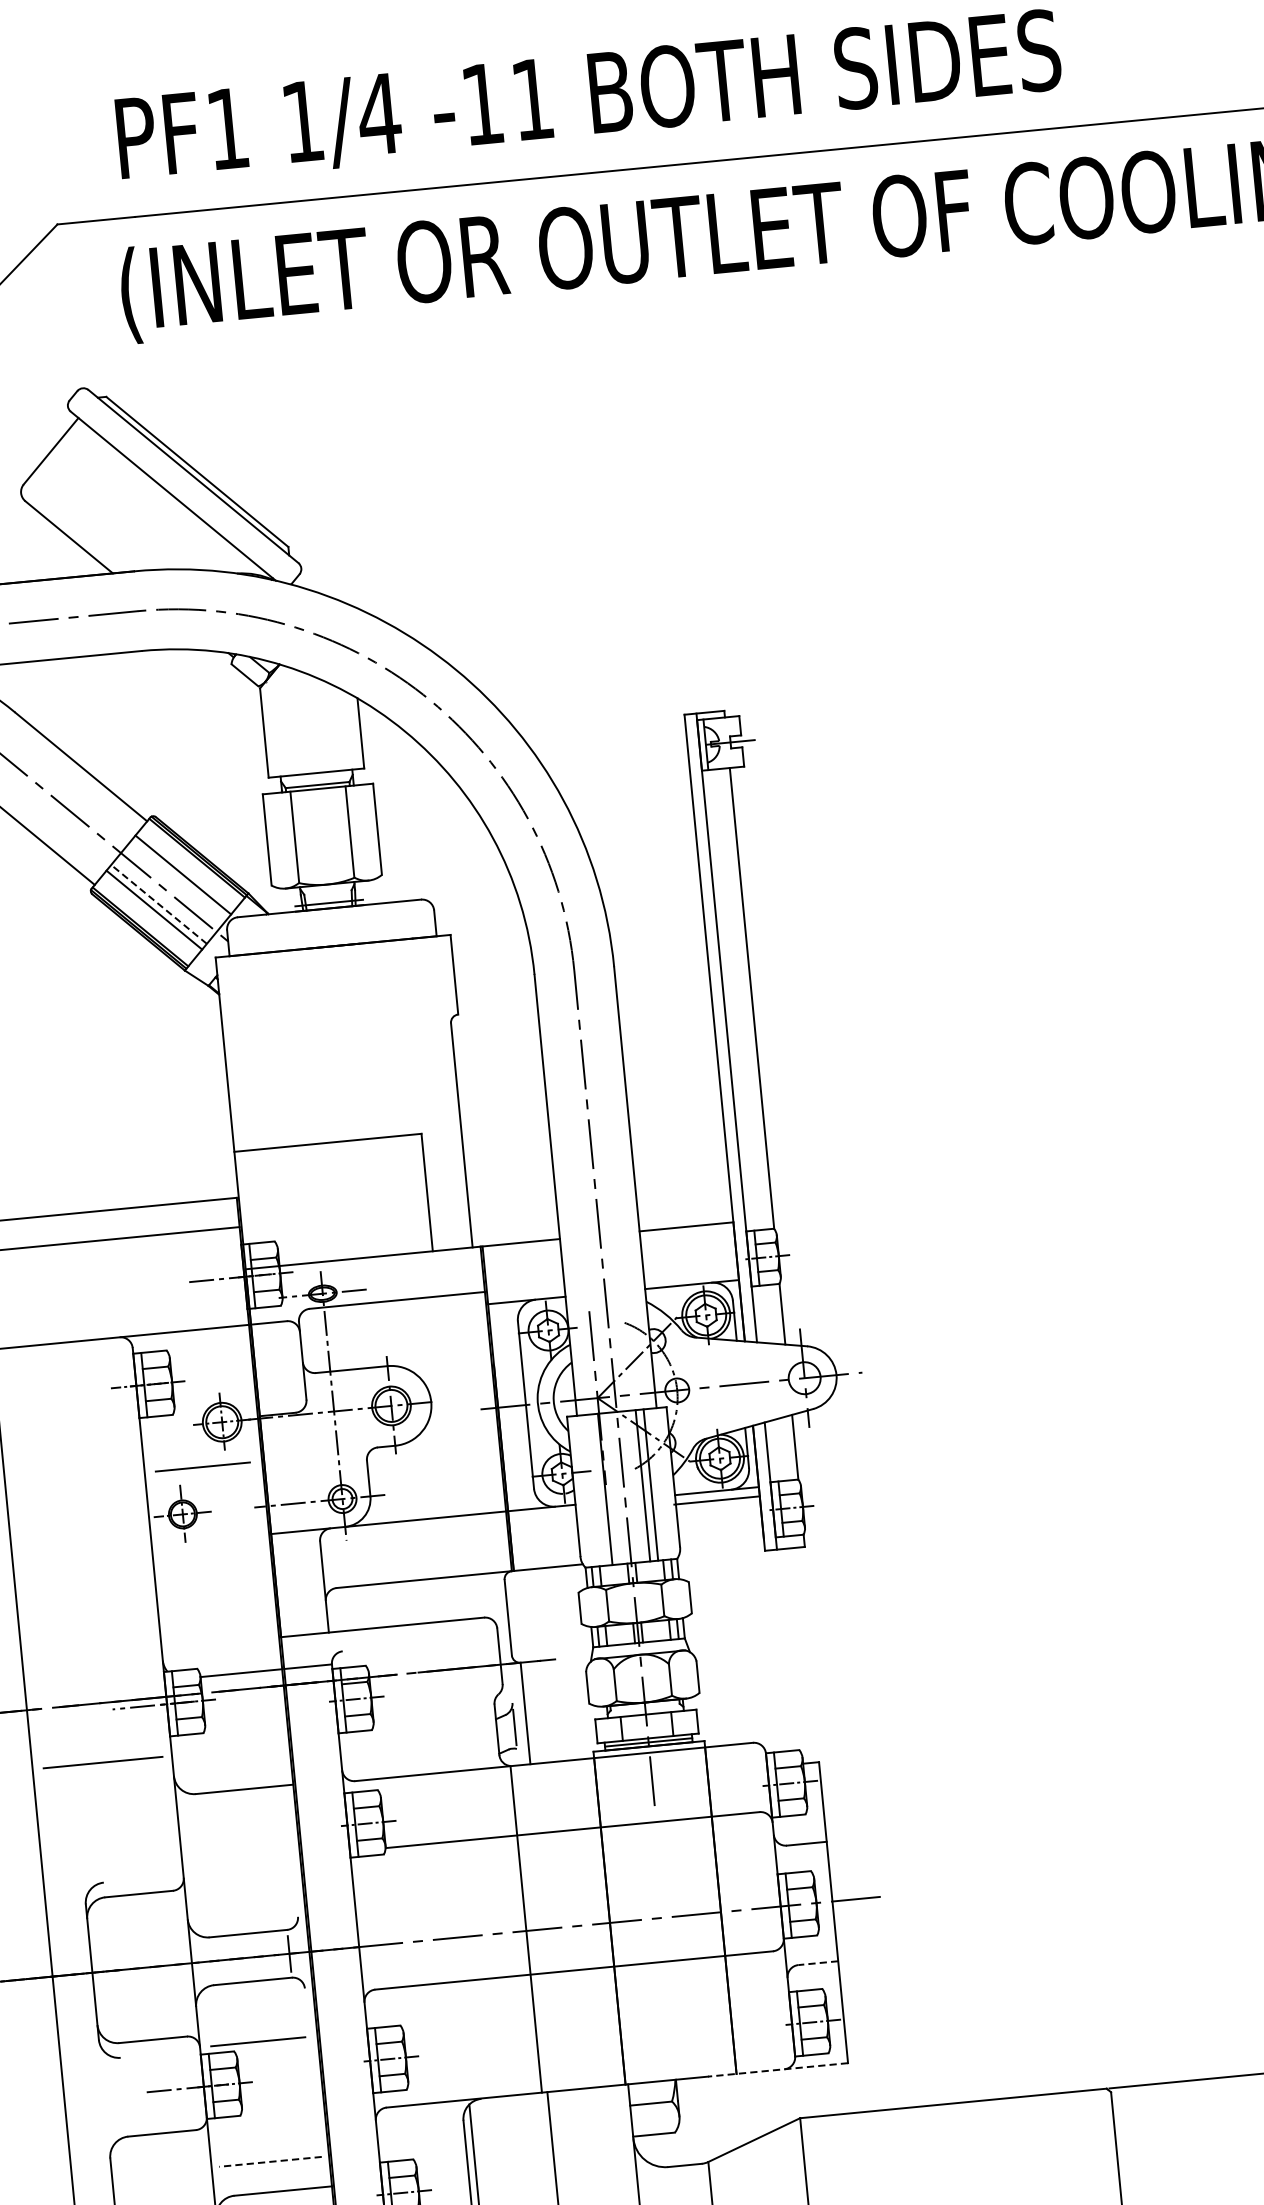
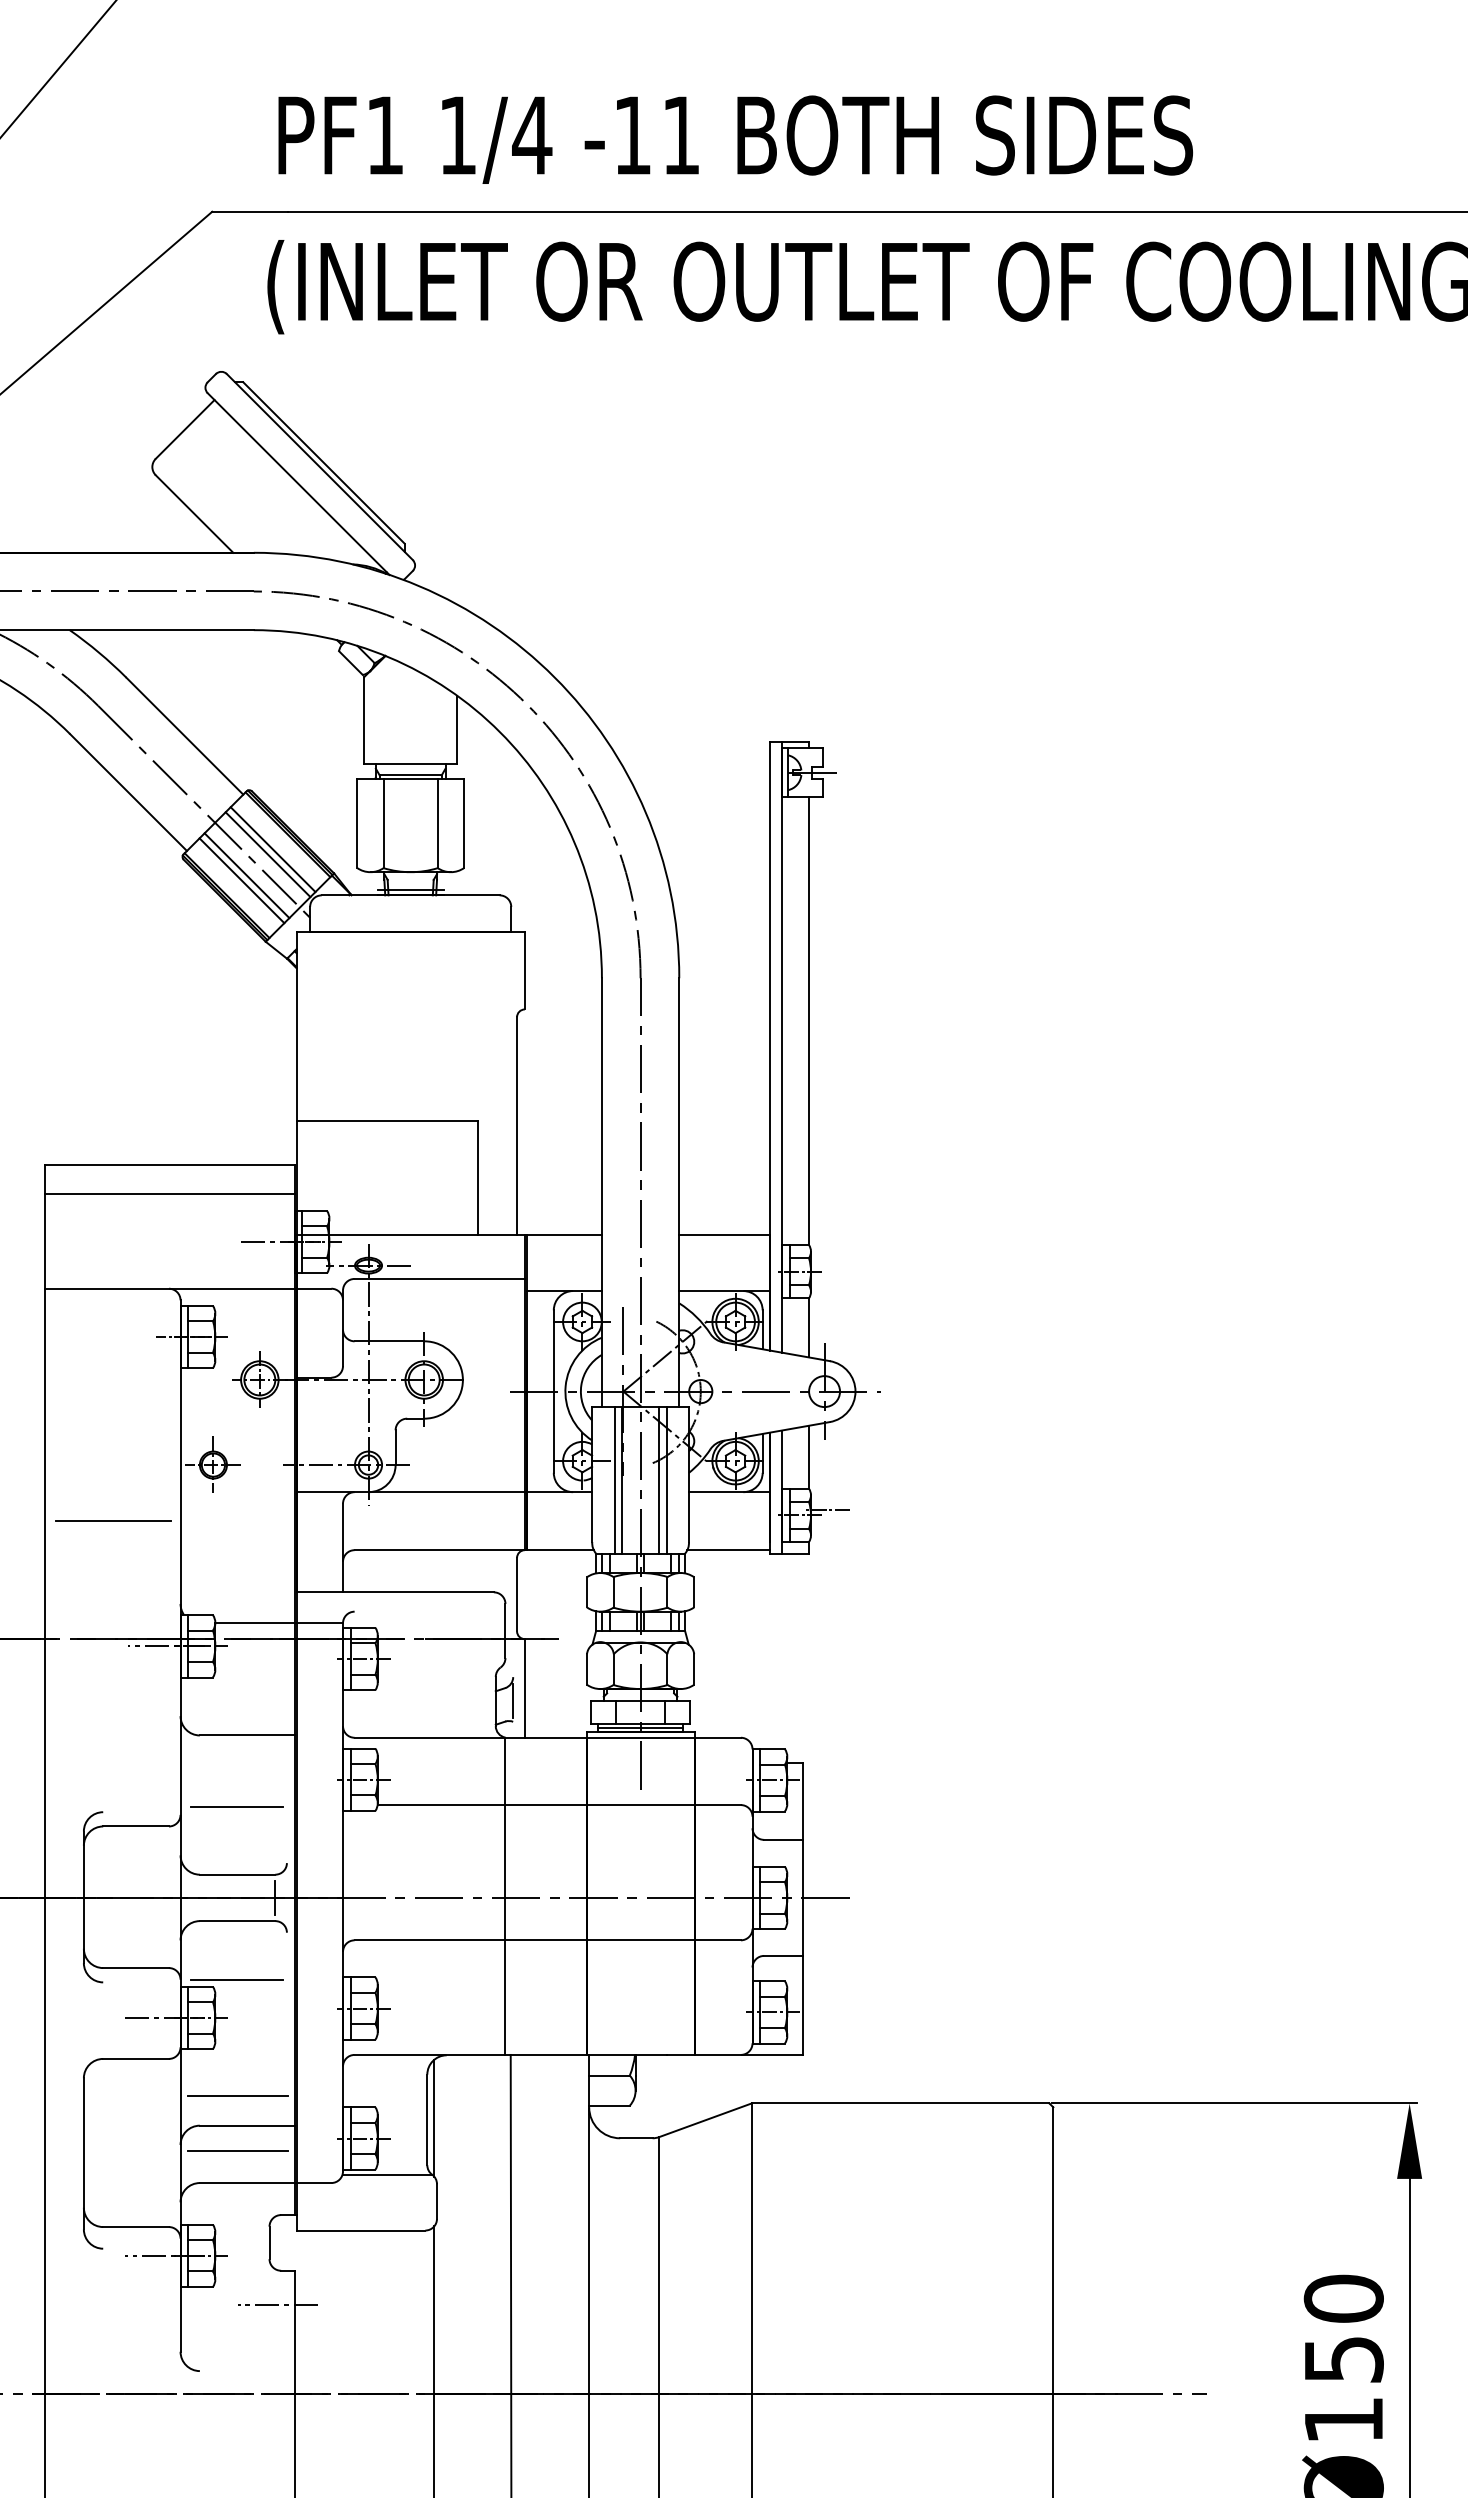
line: (178, 880) -> (267, 854), added
line: (159, 904) -> (247, 875), dashed -> solid
line: (202, 1466) -> (236, 1806), moved
line: (597, 1489) -> (614, 1479), added
line: (819, 1499) -> (827, 1509), added
line: (716, 1500) -> (728, 1550), moved
line: (102, 1762) -> (113, 1520), moved
line: (817, 1962) -> (782, 1955), dashed -> solid
line: (777, 2069) -> (734, 2054), dashed -> solid
line: (270, 2161) -> (237, 2096), dashed -> solid

